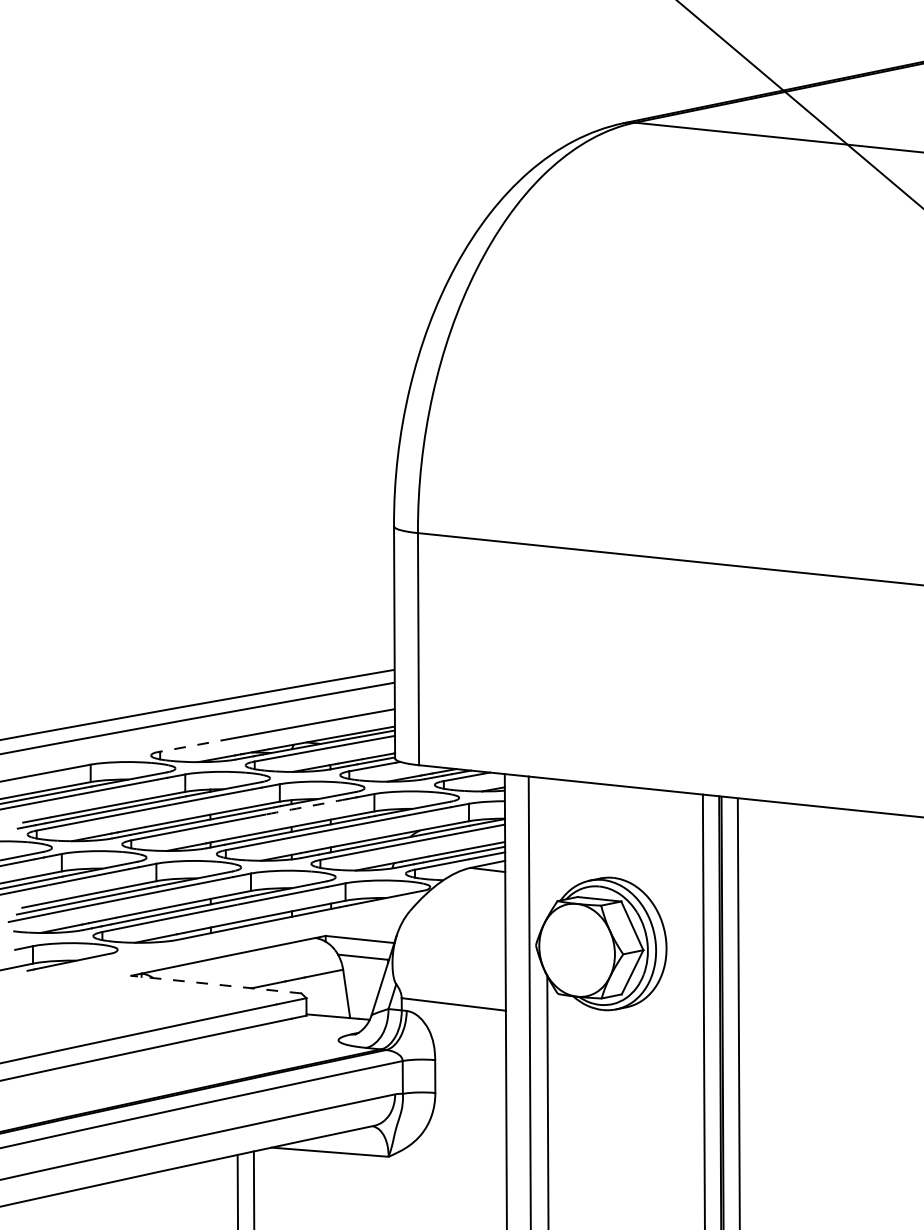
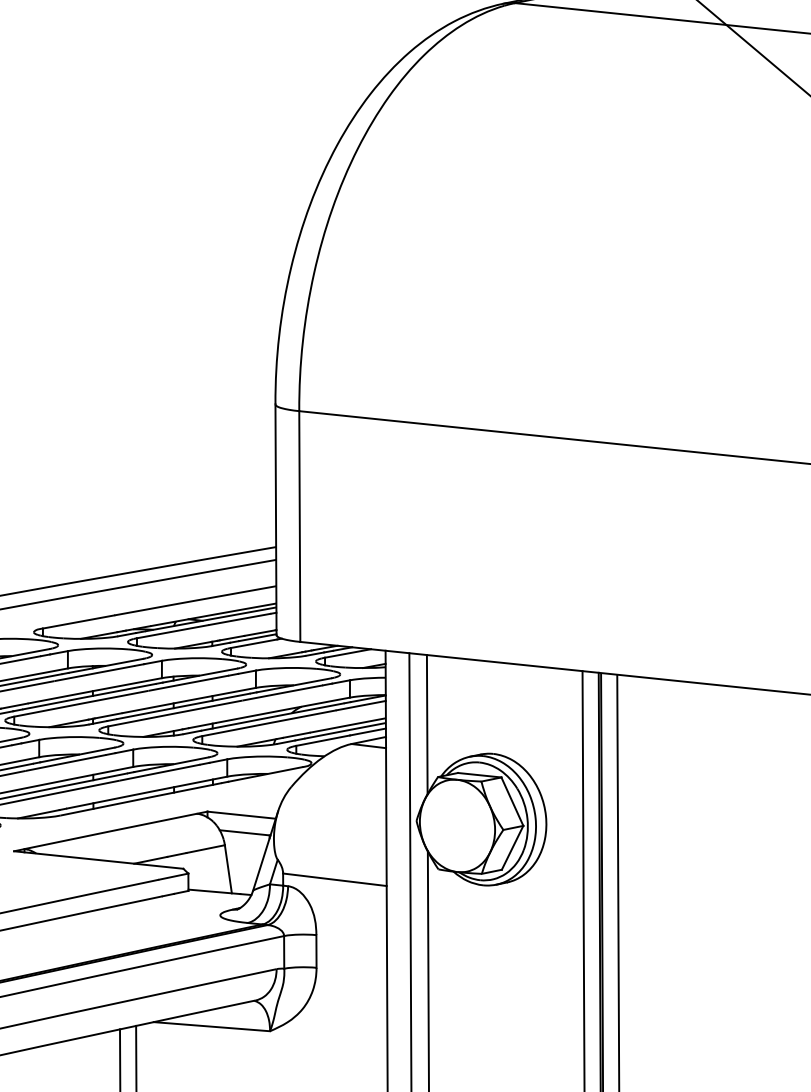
line: (196, 745) -> (79, 622), dashed -> solid
arc: (306, 806) -> (188, 682), dashed -> solid
line: (546, 848) -> (427, 724), added
line: (216, 984) -> (98, 859), dashed -> solid

